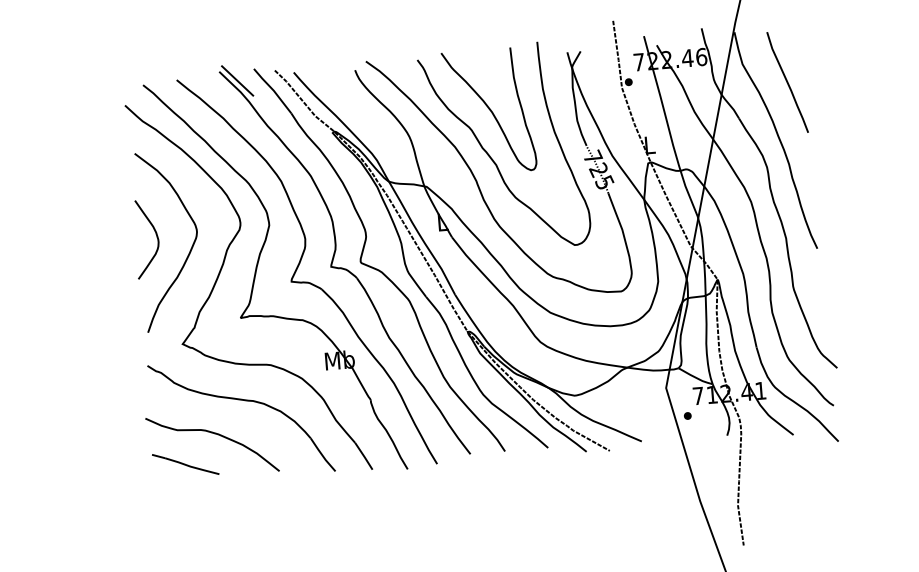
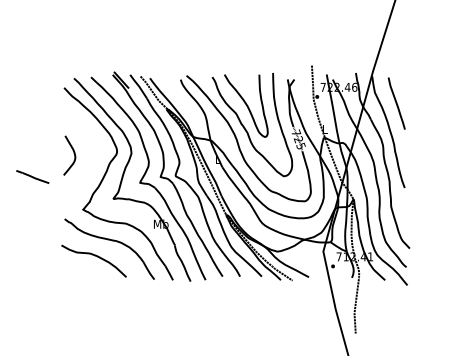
curve: (189, 249) -> (90, 162), removed
line: (185, 463) -> (32, 176), moved

